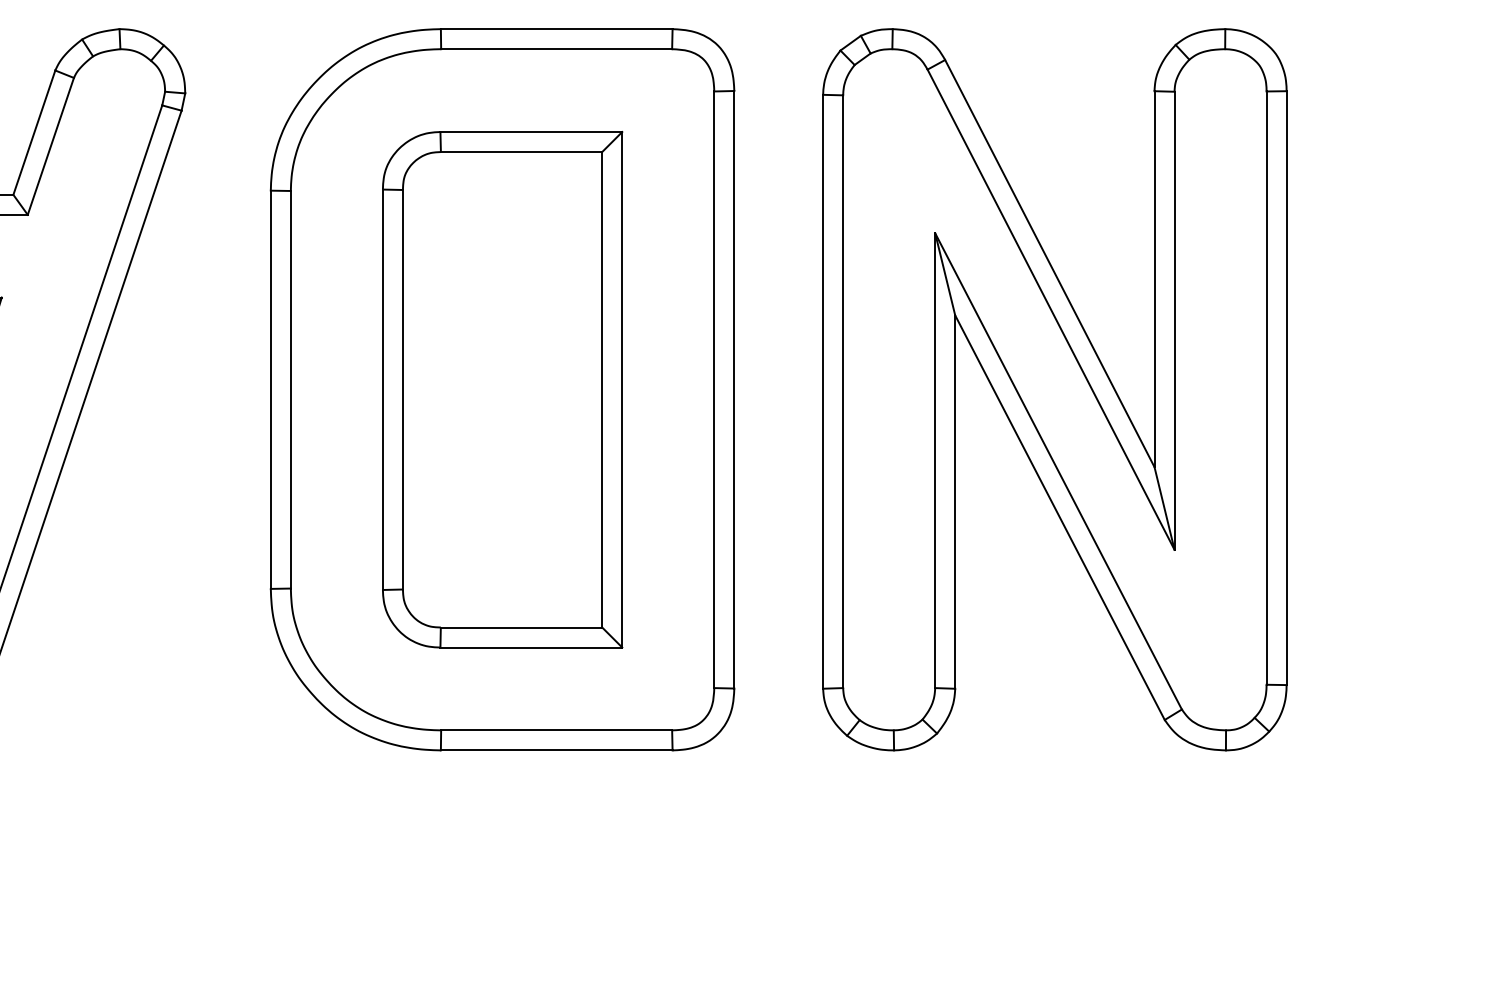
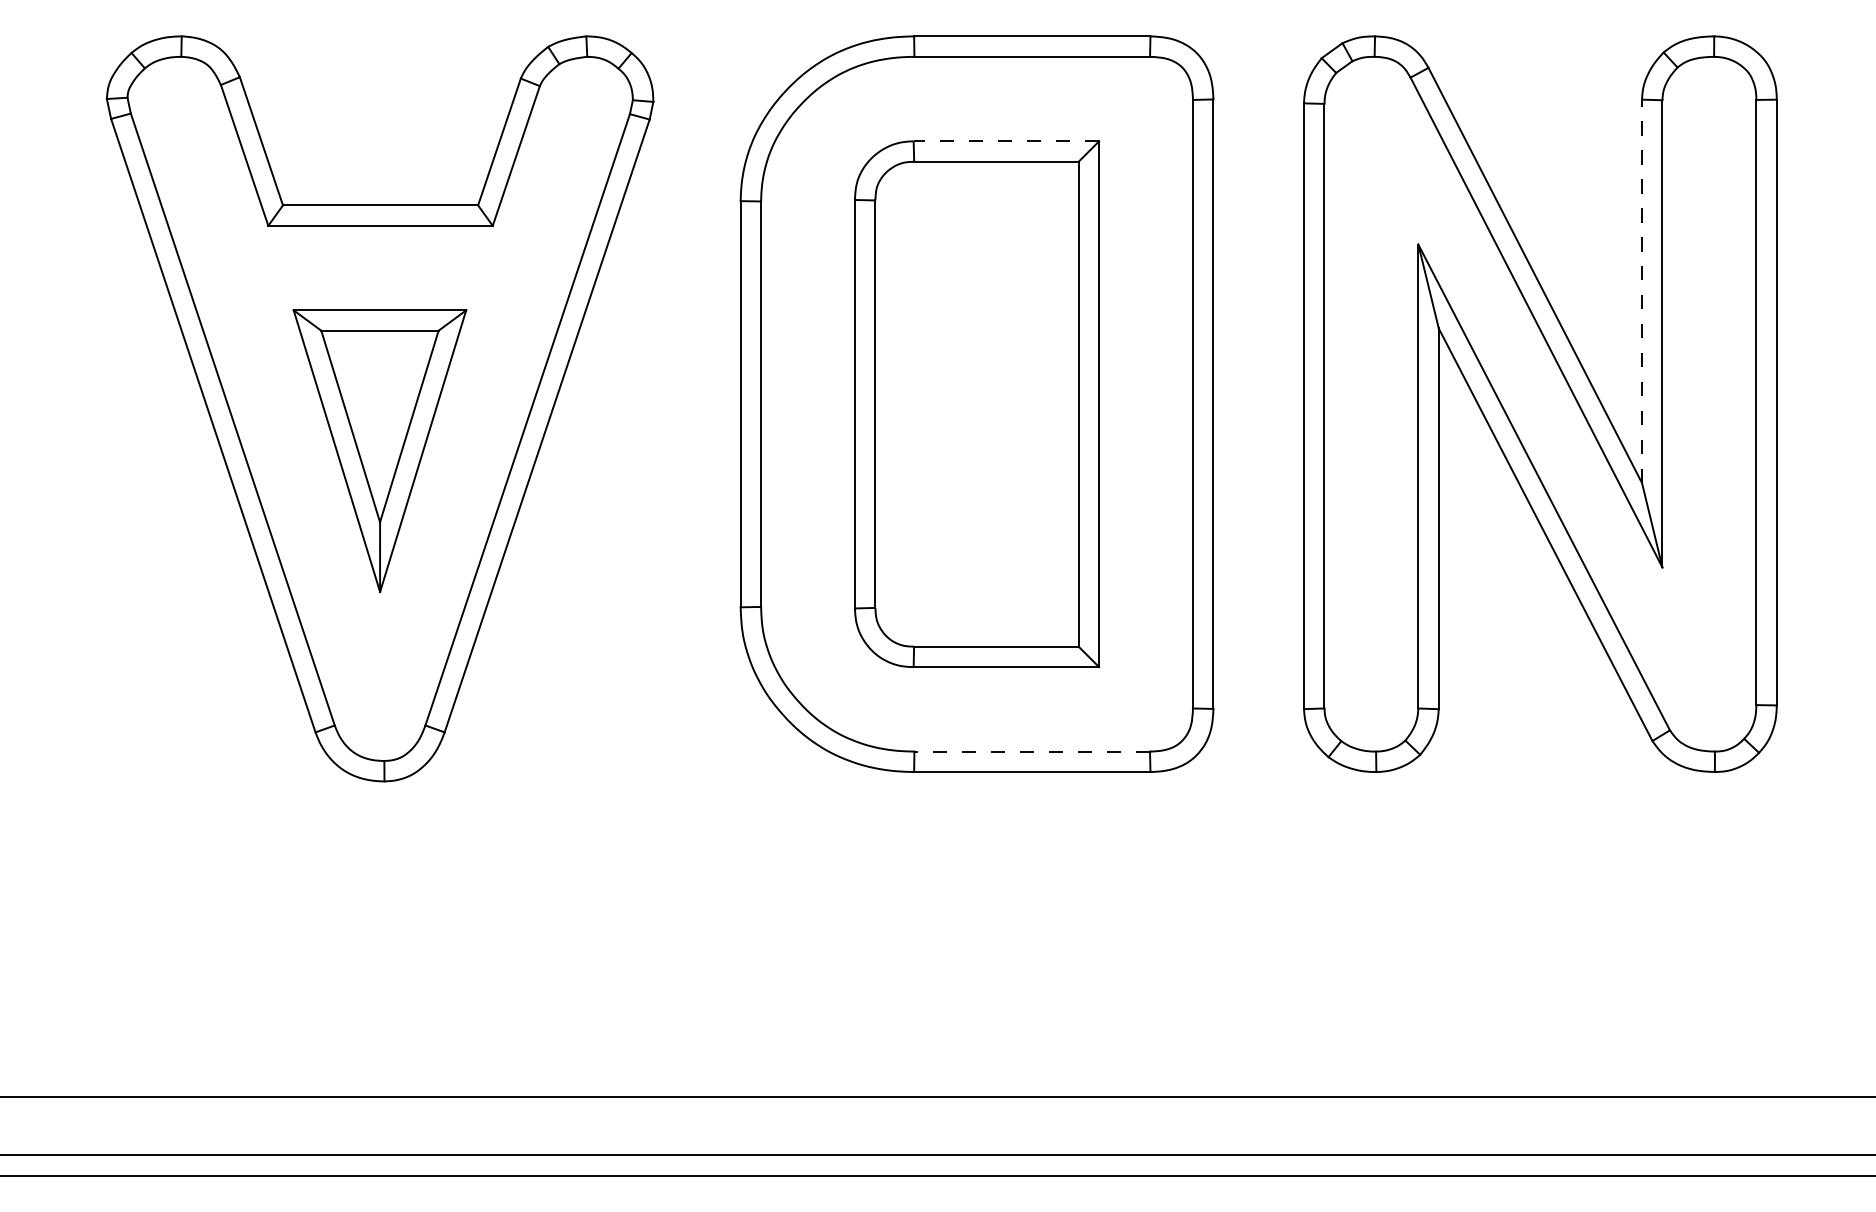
line: (531, 132) -> (1006, 141), solid -> dashed
line: (1154, 279) -> (1642, 291), solid -> dashed
line: (556, 730) -> (1032, 751), solid -> dashed

